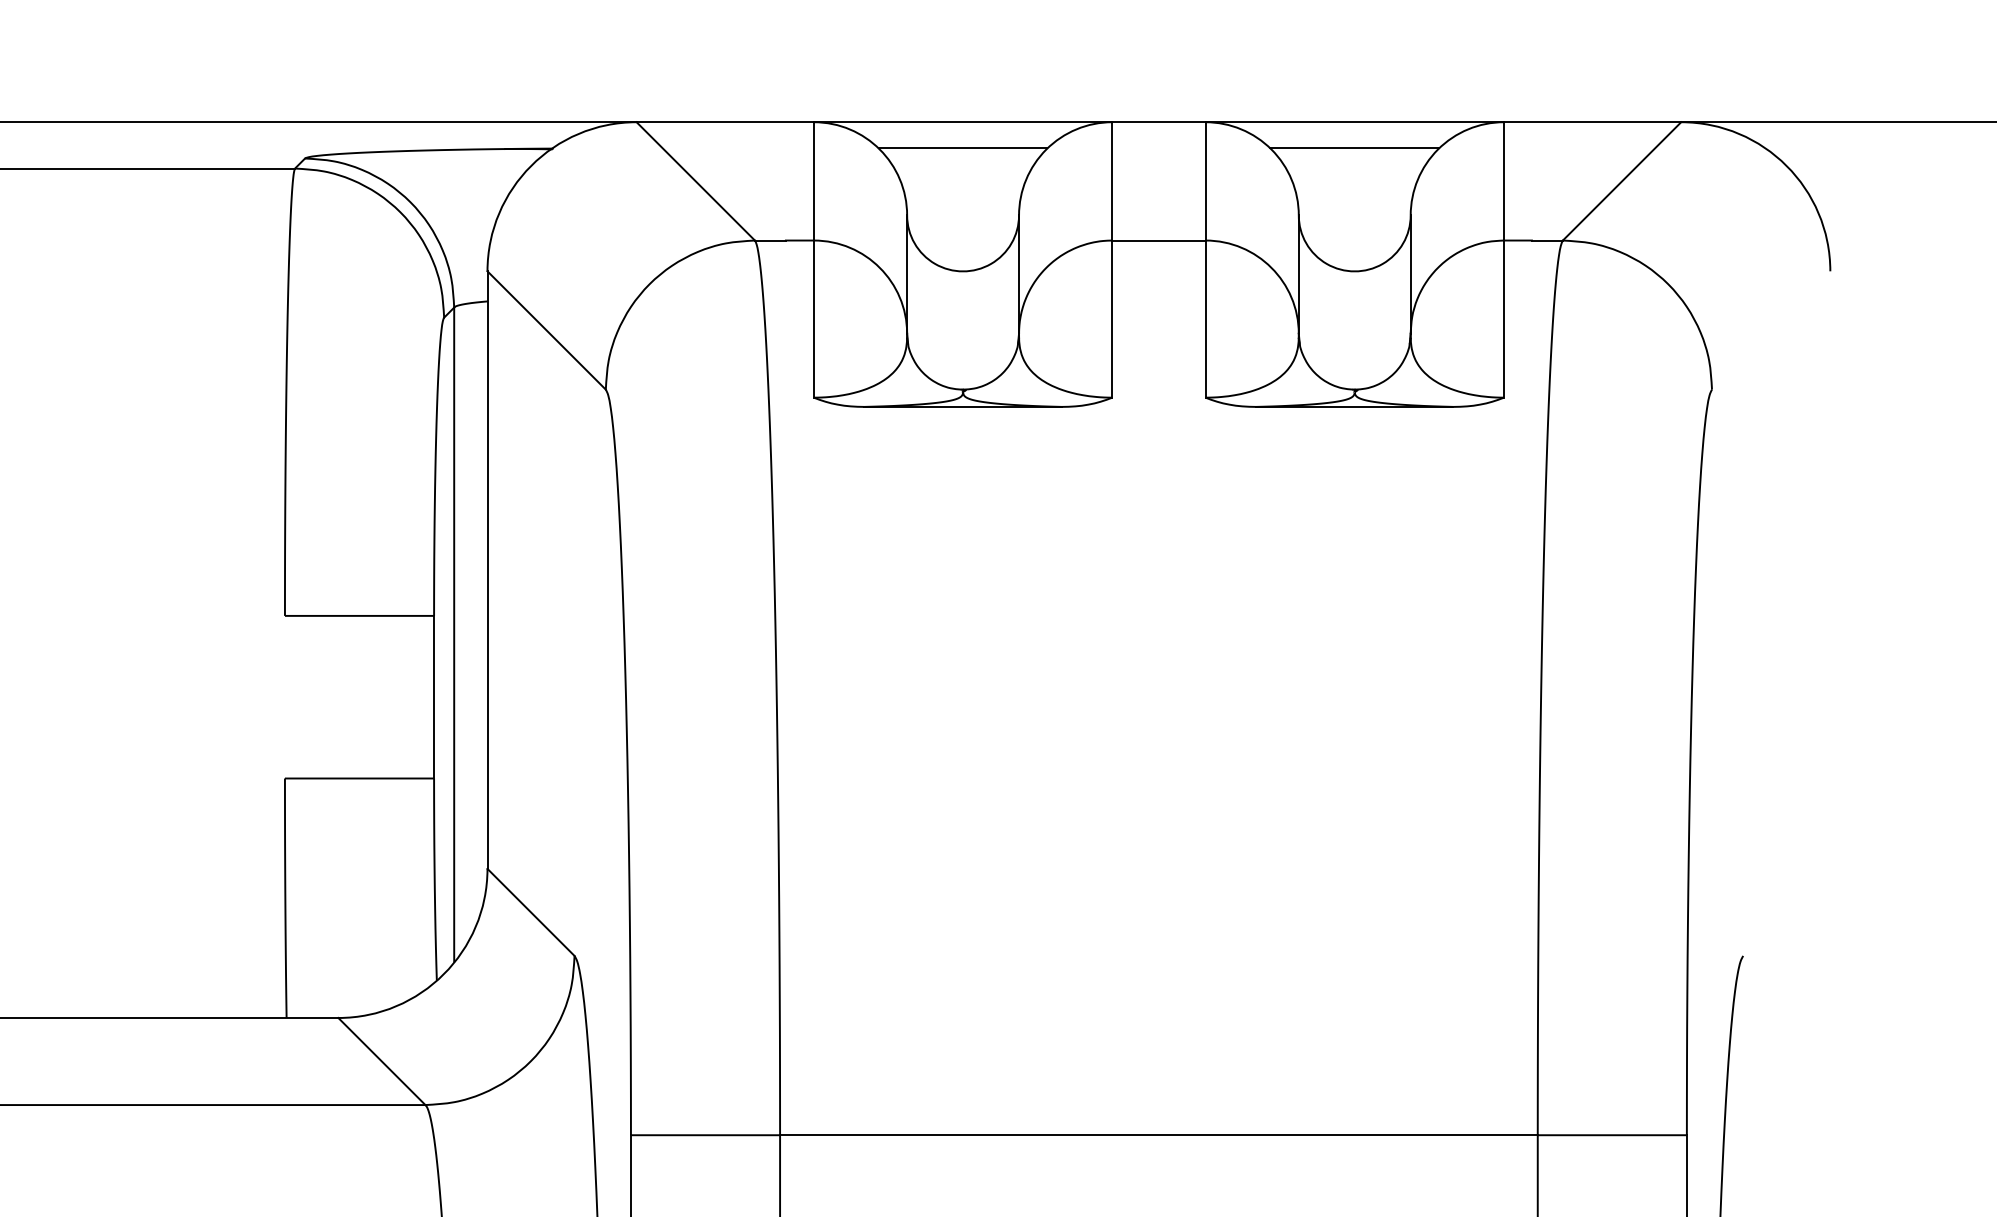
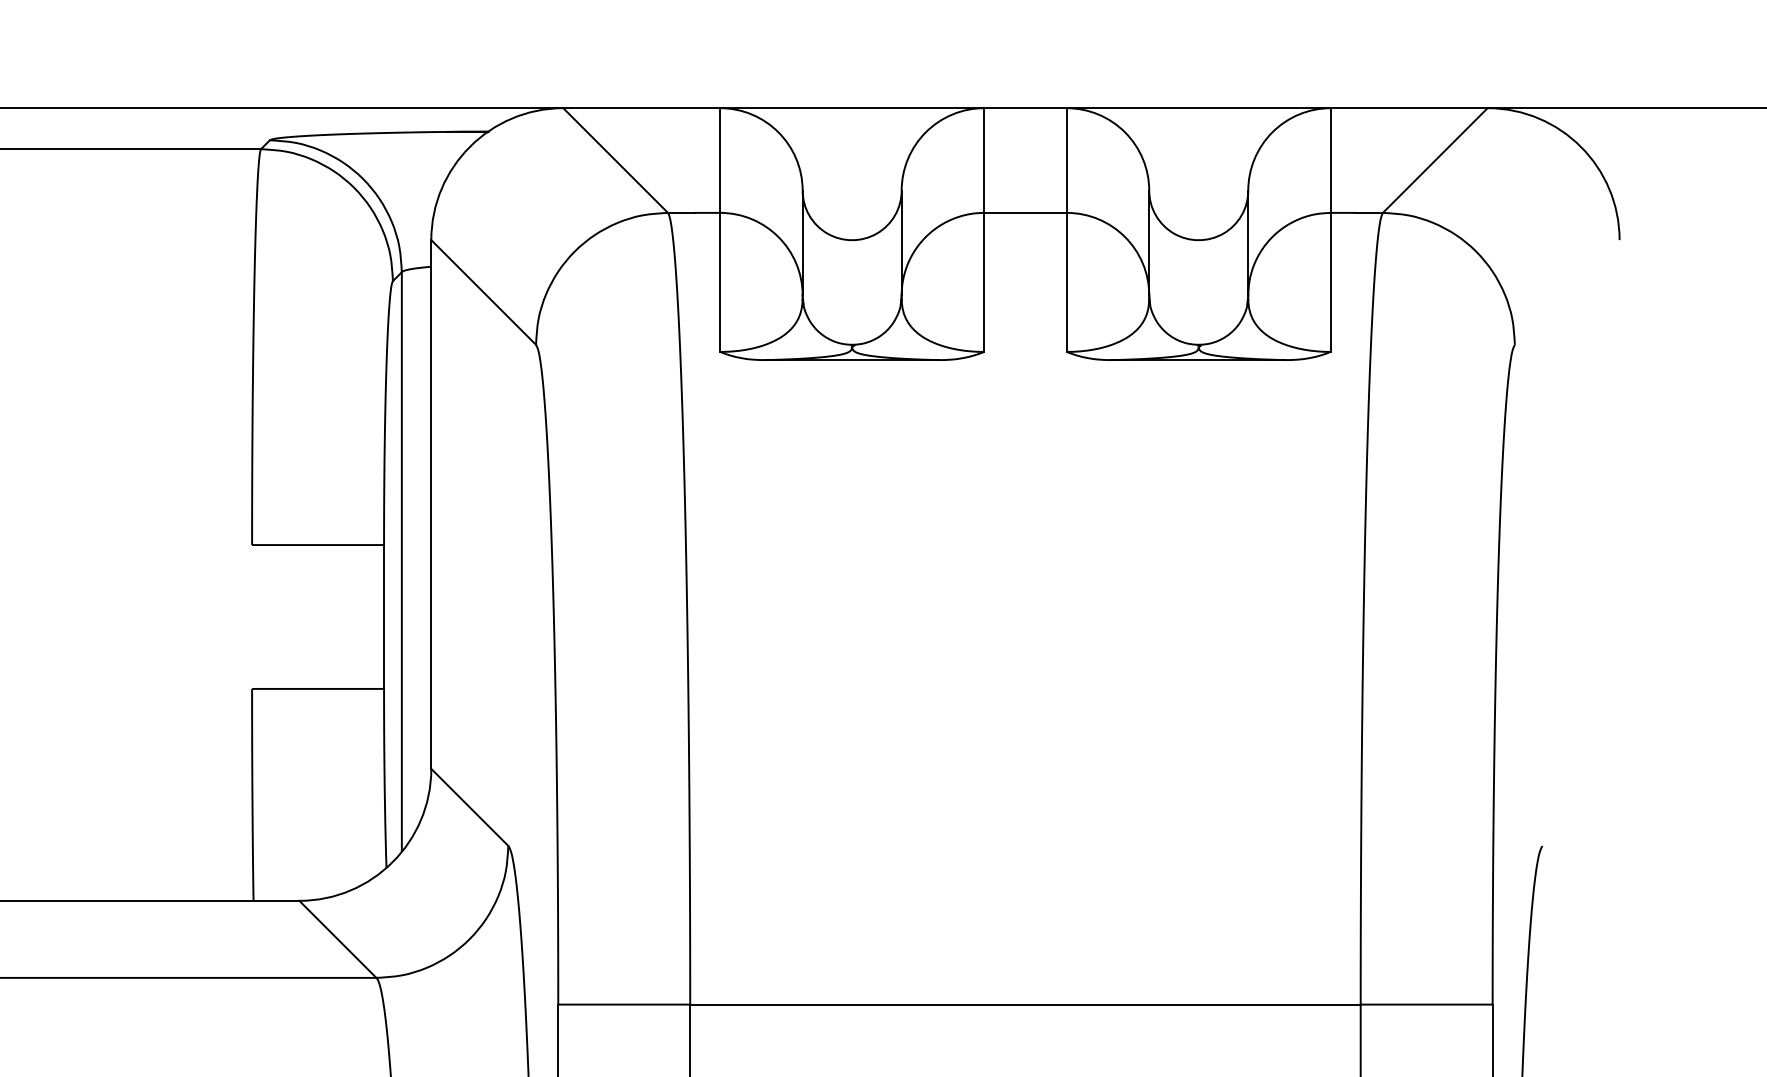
line: (962, 148) -> (851, 131), removed
line: (1354, 148) -> (1198, 131), removed

